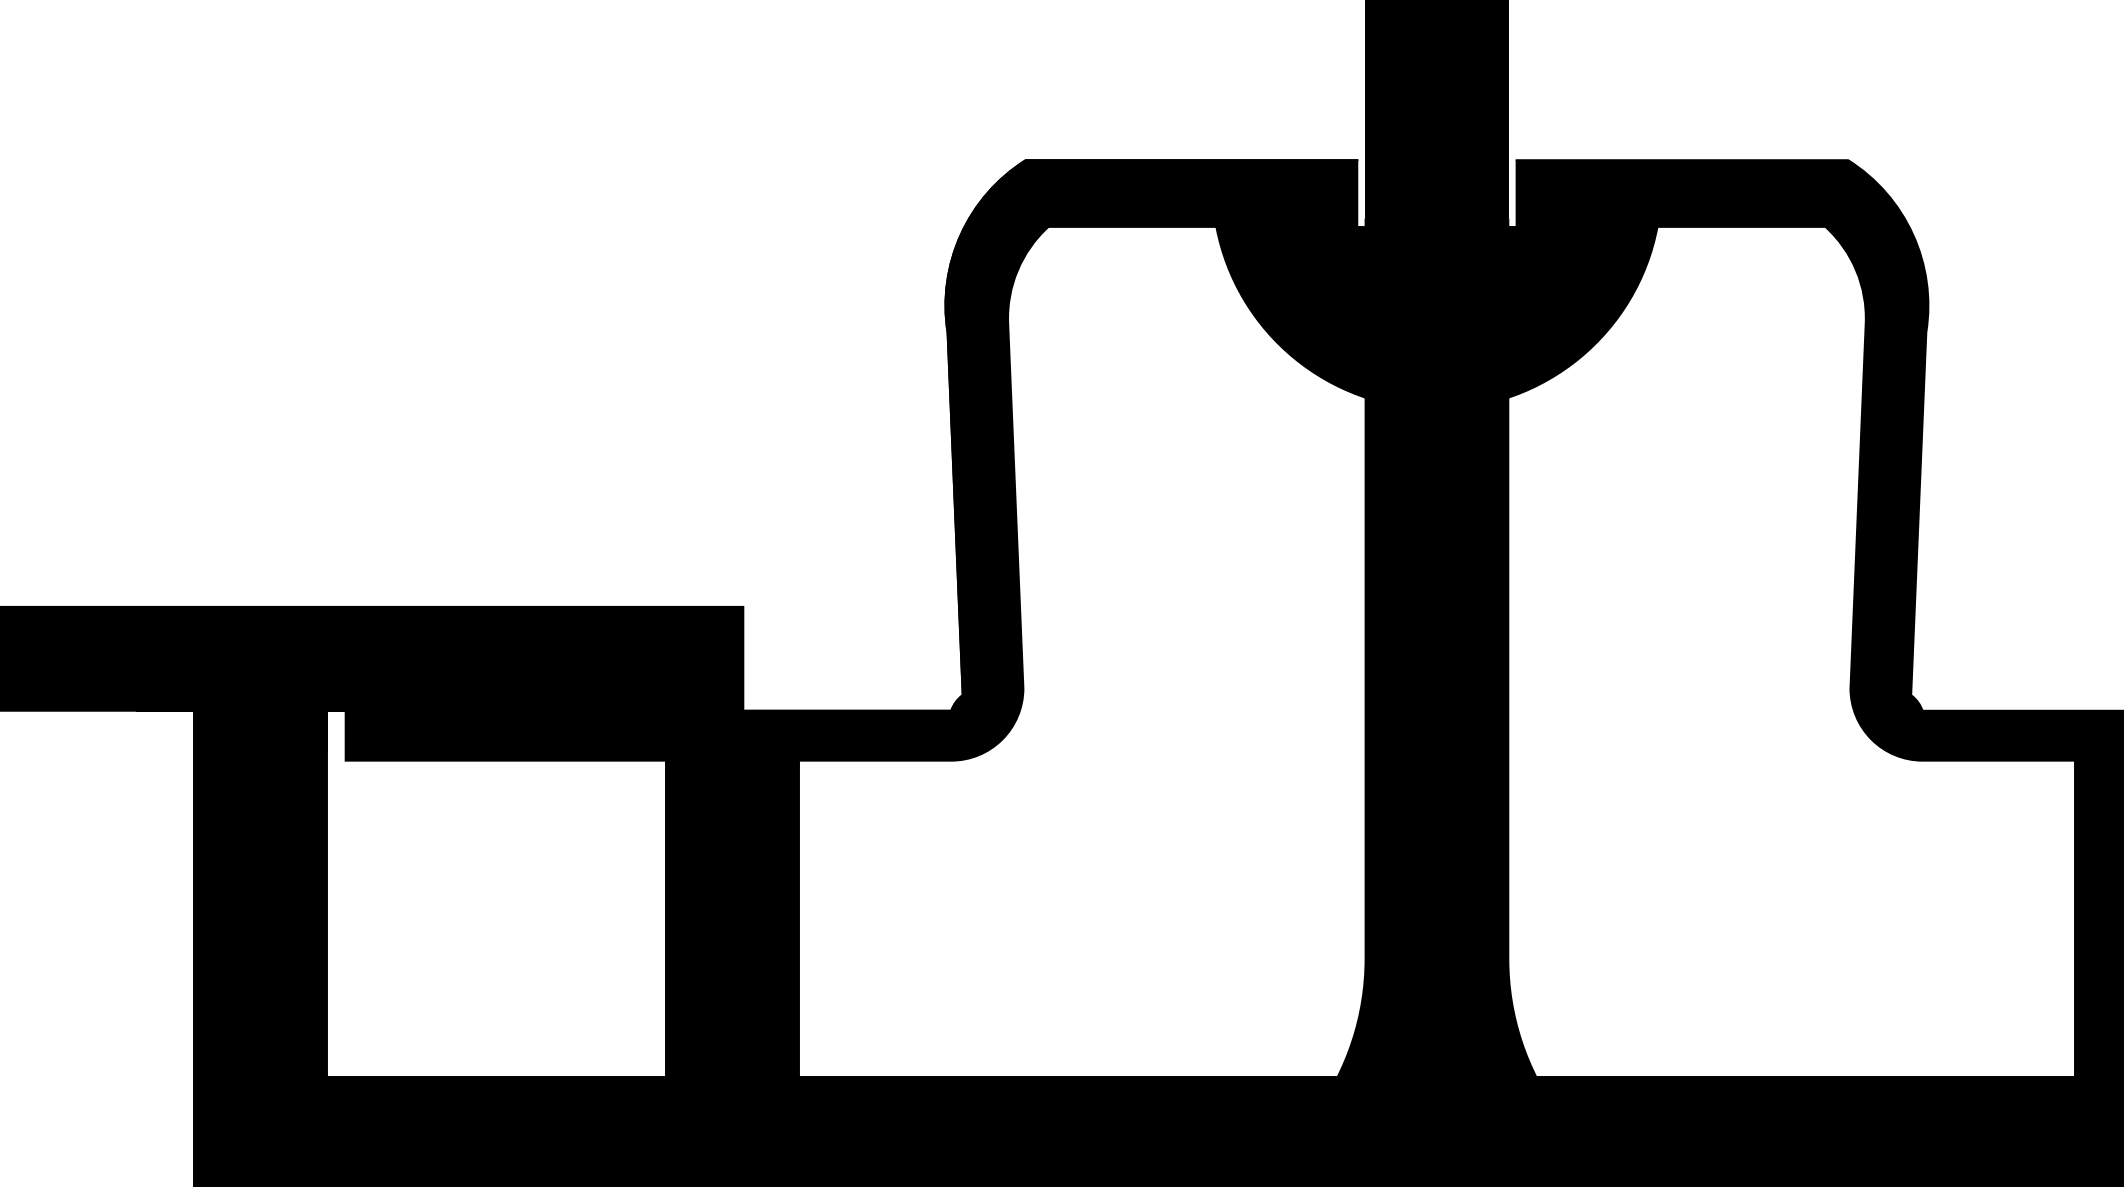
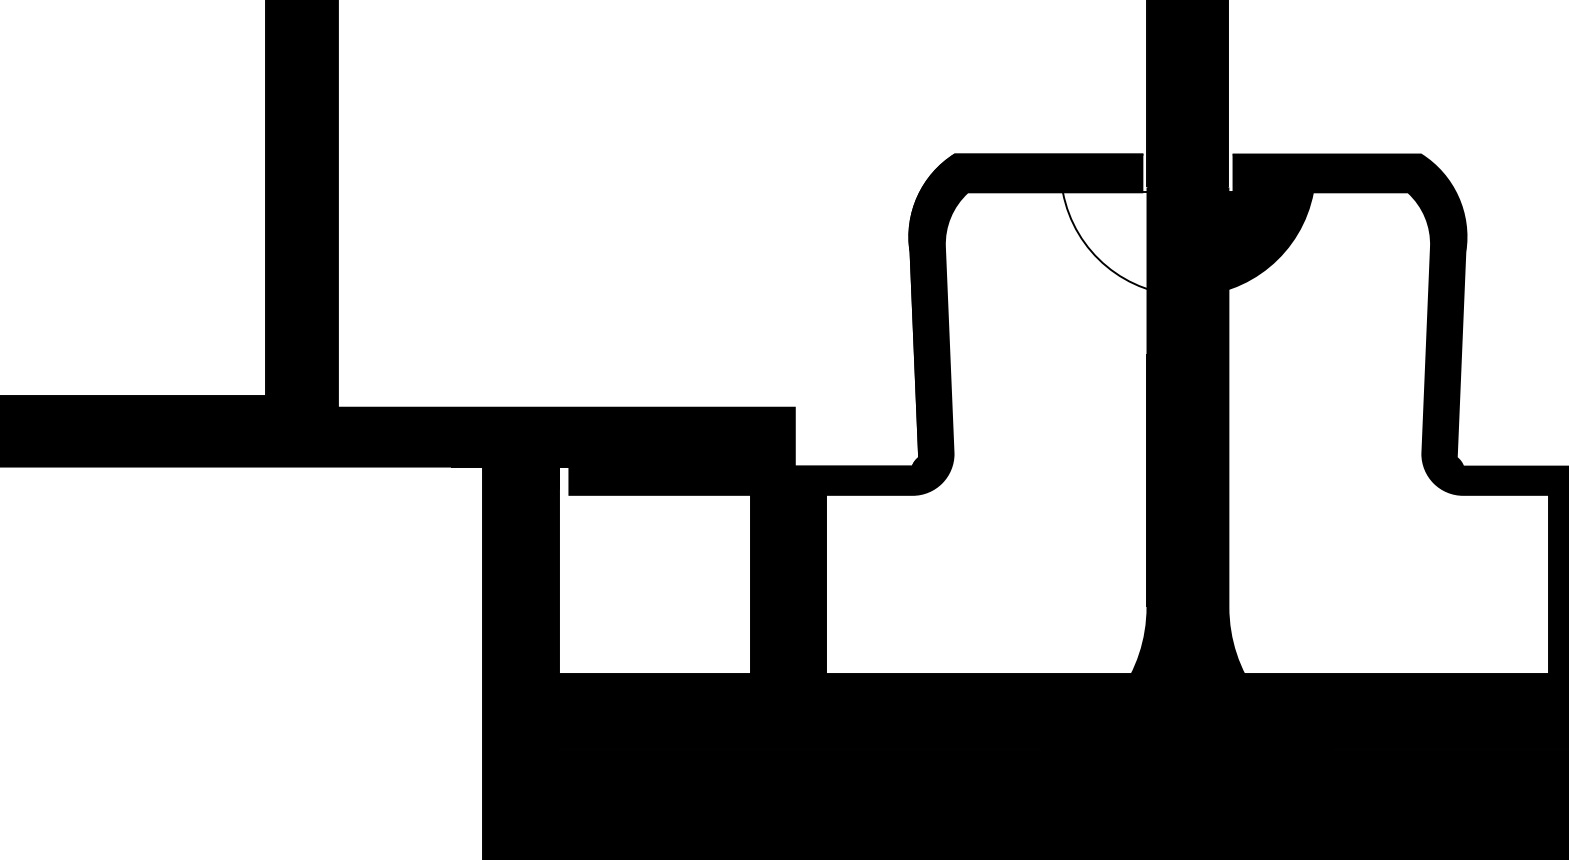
fill: (1289, 311) -> (1104, 240), removed

